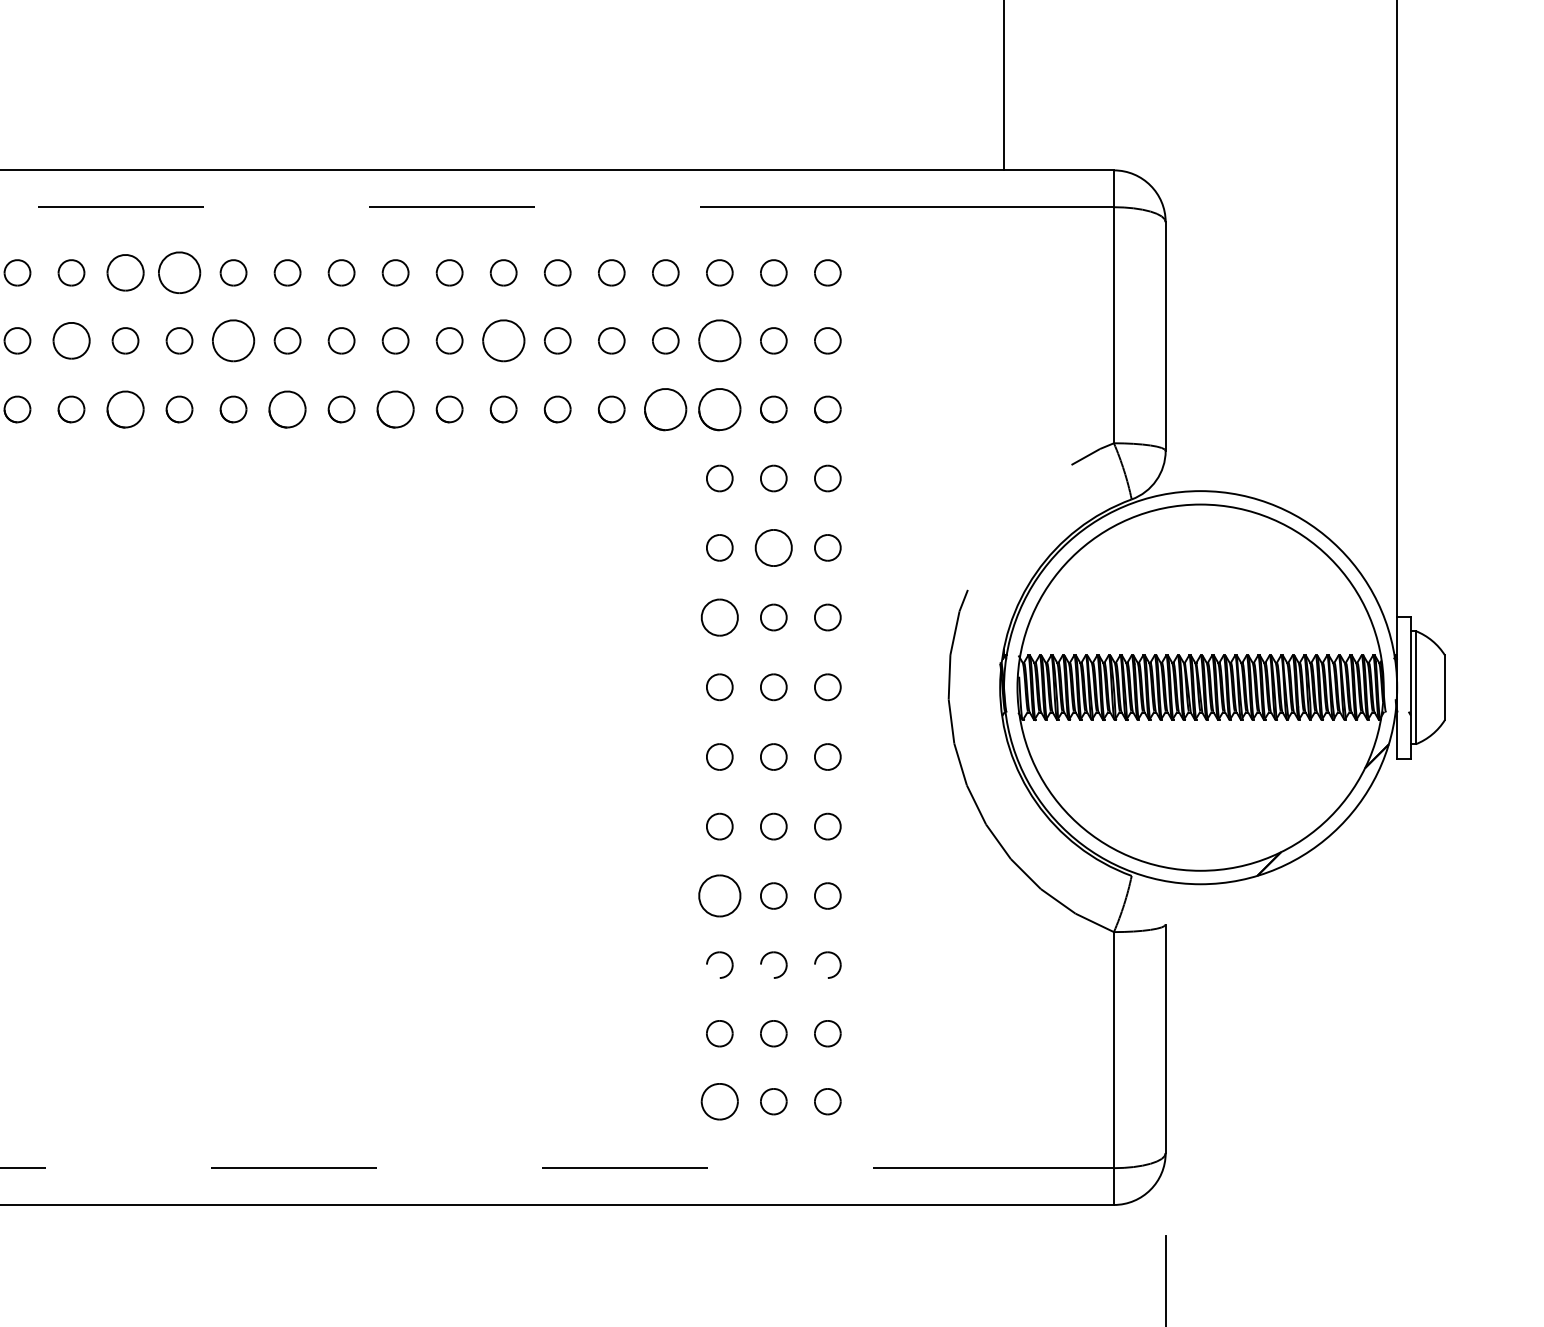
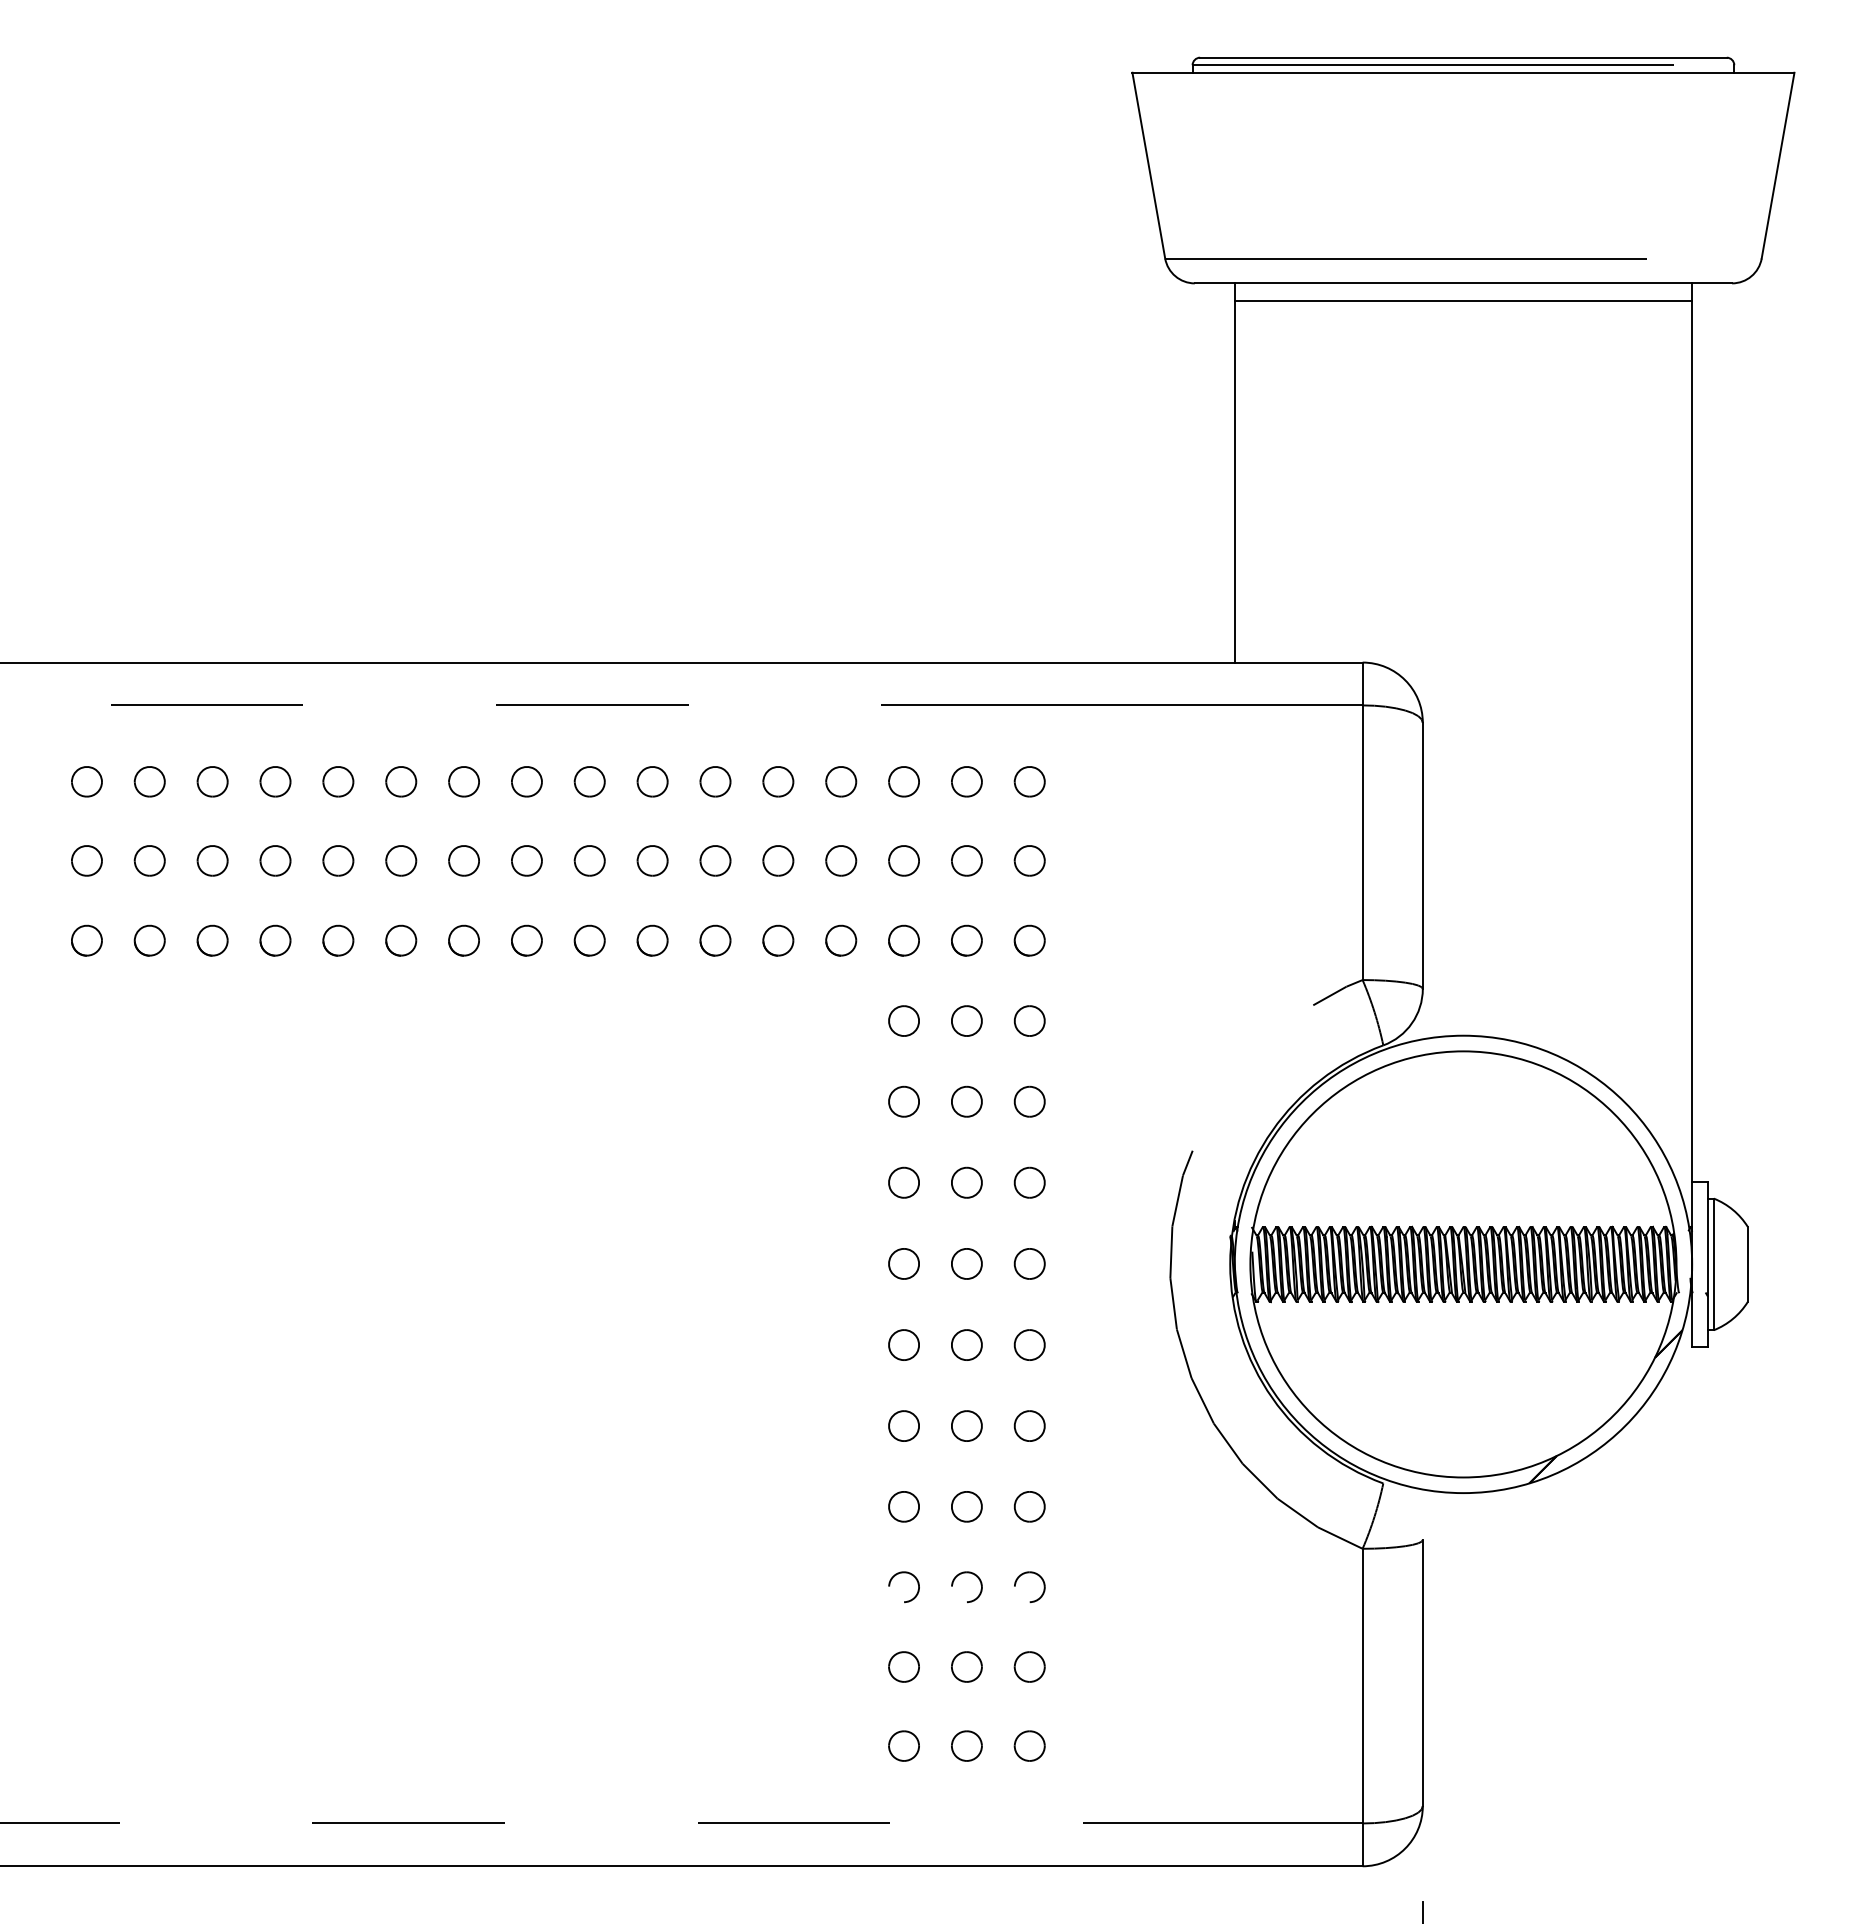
part: (125, 272) -> (212, 781), size x0.71
part: (179, 272) -> (275, 781), size x0.62
part: (71, 340) -> (149, 860), size x0.71
part: (233, 340) -> (338, 860), size x0.62
part: (503, 340) -> (652, 860), size x0.62
part: (719, 340) -> (903, 860), size x0.62
part: (125, 409) -> (212, 940), size x0.71
part: (287, 409) -> (401, 940), size x0.71
part: (395, 409) -> (526, 940), size x0.71
part: (666, 409) -> (841, 940), size x0.62
part: (719, 409) -> (903, 940), size x0.62
part: (773, 547) -> (966, 1101), size x0.71
part: (719, 617) -> (903, 1182), size x0.71
part: (719, 895) -> (903, 1506), size x0.62
part: (719, 1101) -> (903, 1745), size x0.71

